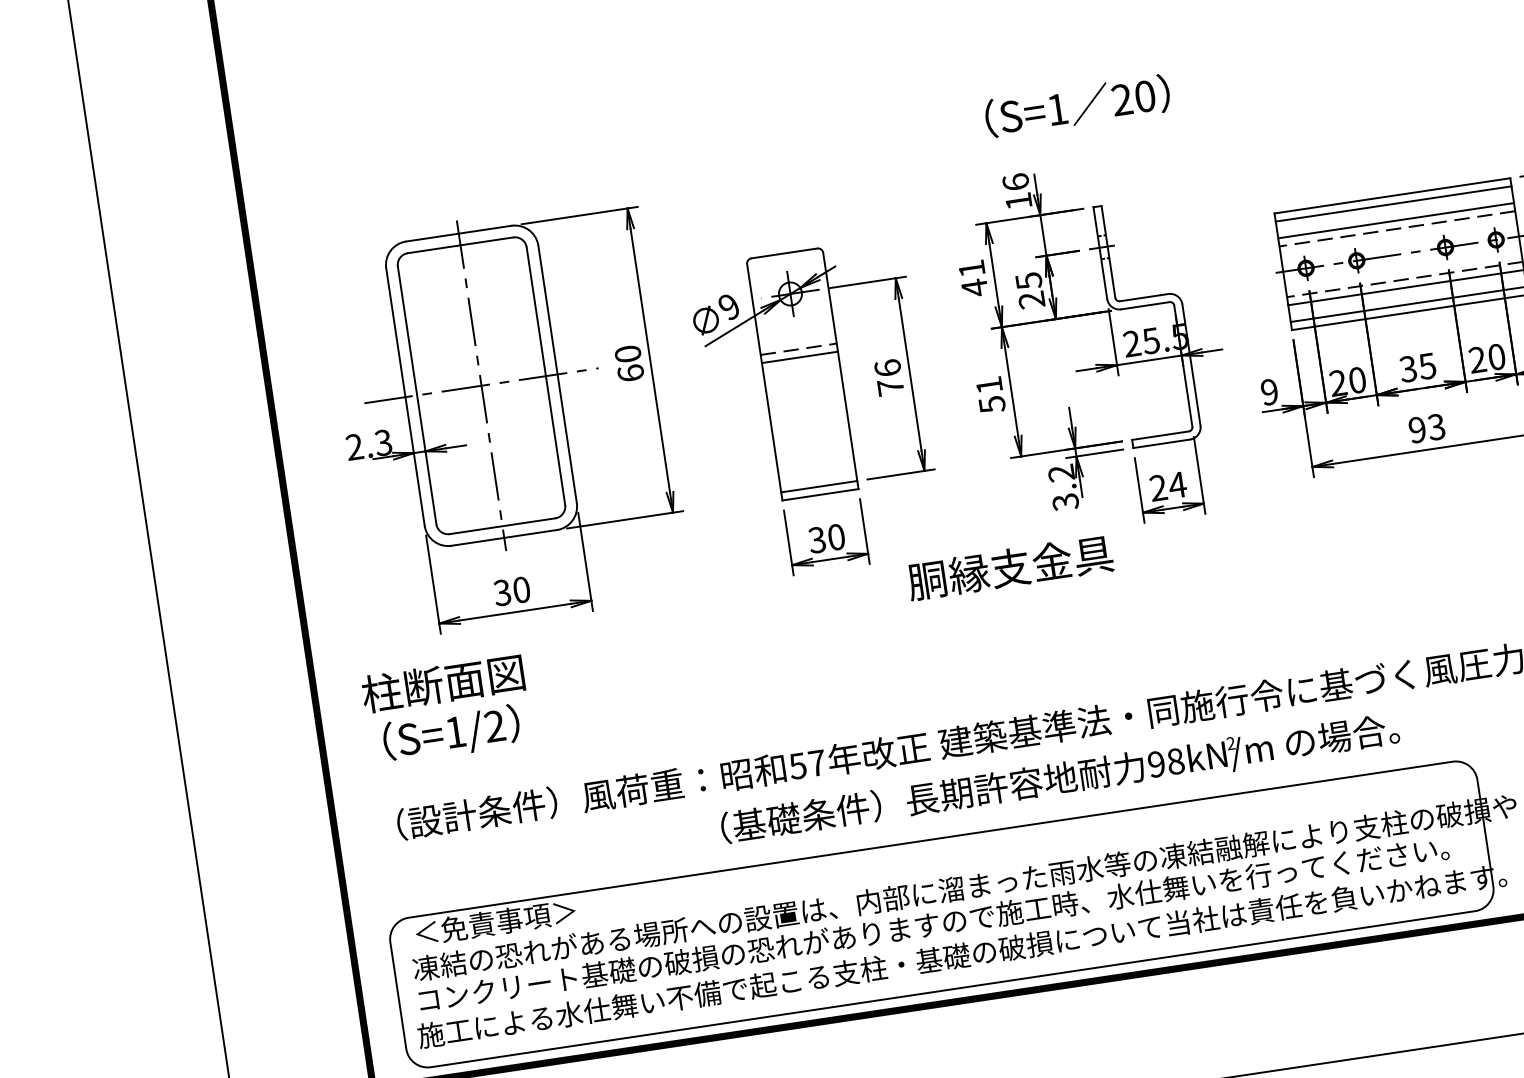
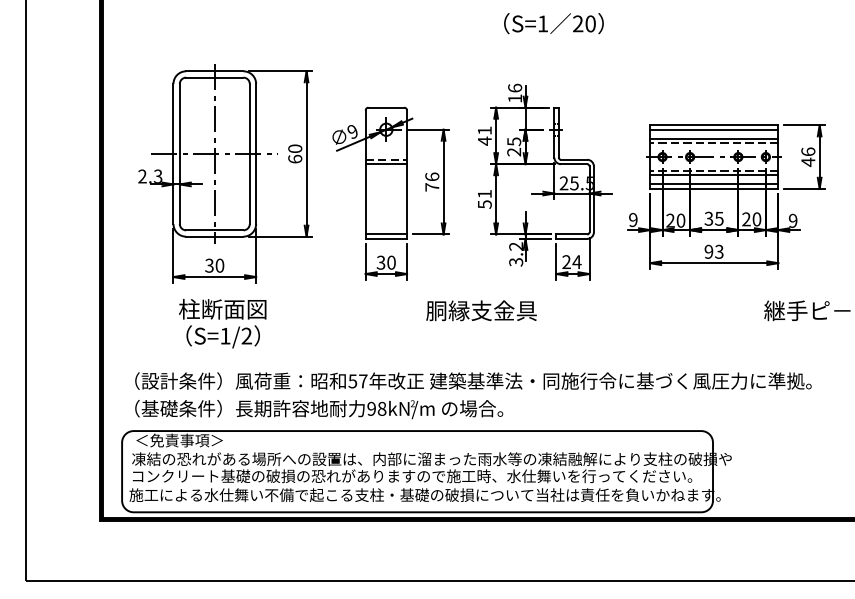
text: (1076, 105) -> (553, 23), moved
text: (1010, 567) -> (481, 310), moved
text: (446, 709) -> (222, 323), moved
text: (1060, 779) -> (319, 409), moved

